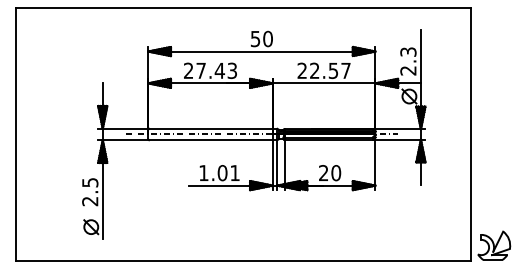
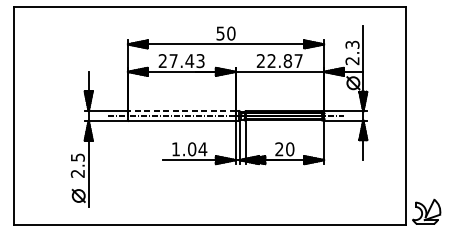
text: (333, 70) -> (287, 60), 22.57 -> 22.87
line: (211, 128) -> (182, 110), solid -> dashed
text: (234, 172) -> (202, 148), 1.01 -> 1.04

